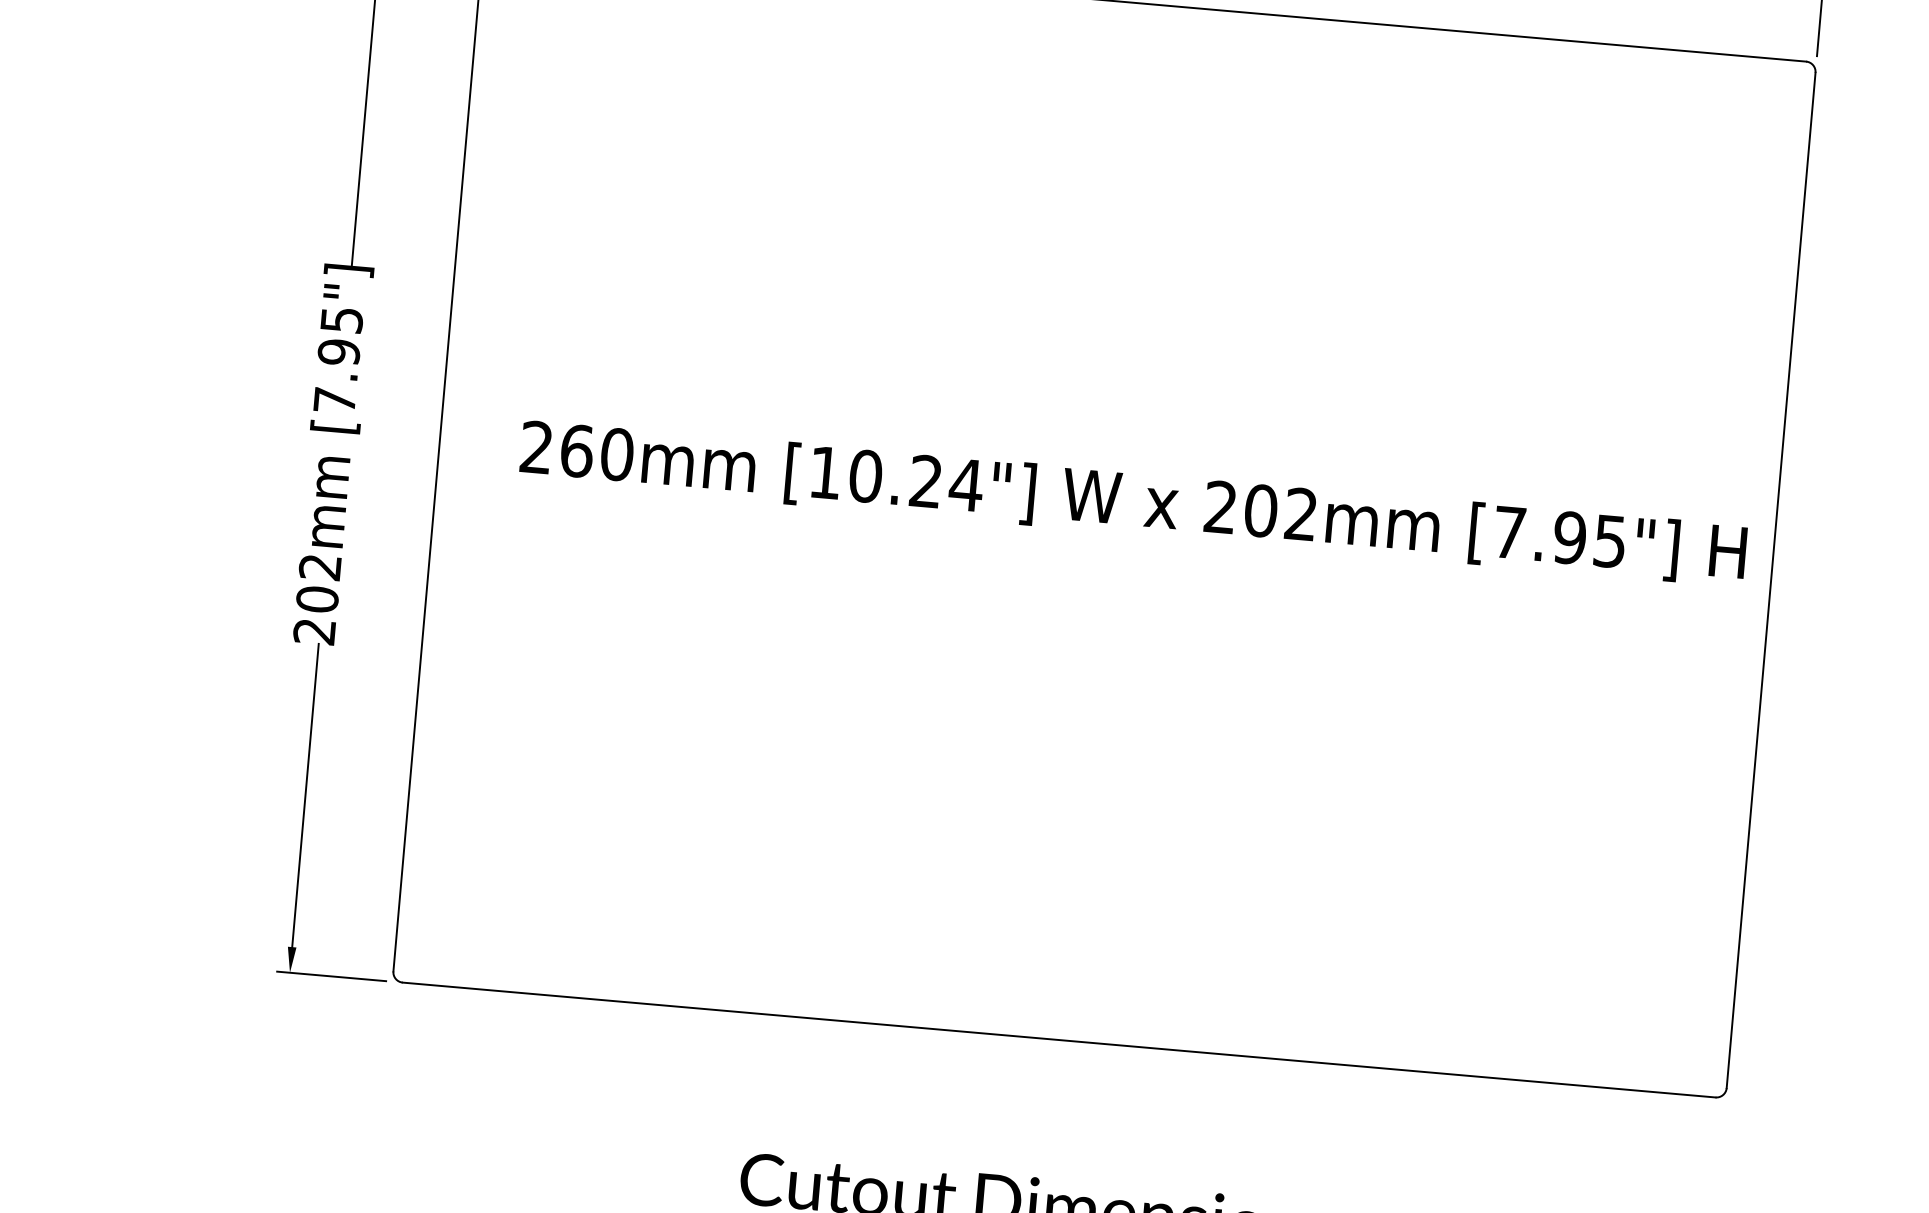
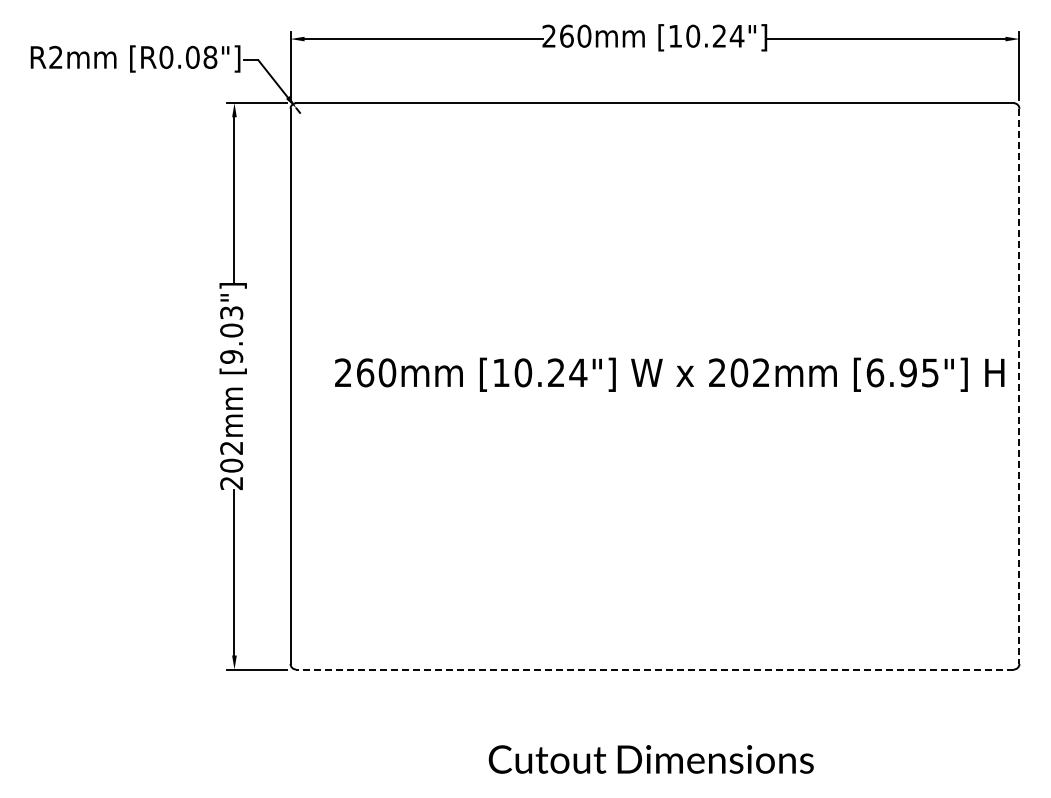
text: (338, 359) -> (231, 334), [7.95"] -> [9.03"]
text: (1509, 532) -> (875, 372), [7.95"] -> [6.95"]
line: (1771, 580) -> (1019, 386), solid -> dashed
line: (1060, 1040) -> (655, 669), solid -> dashed

